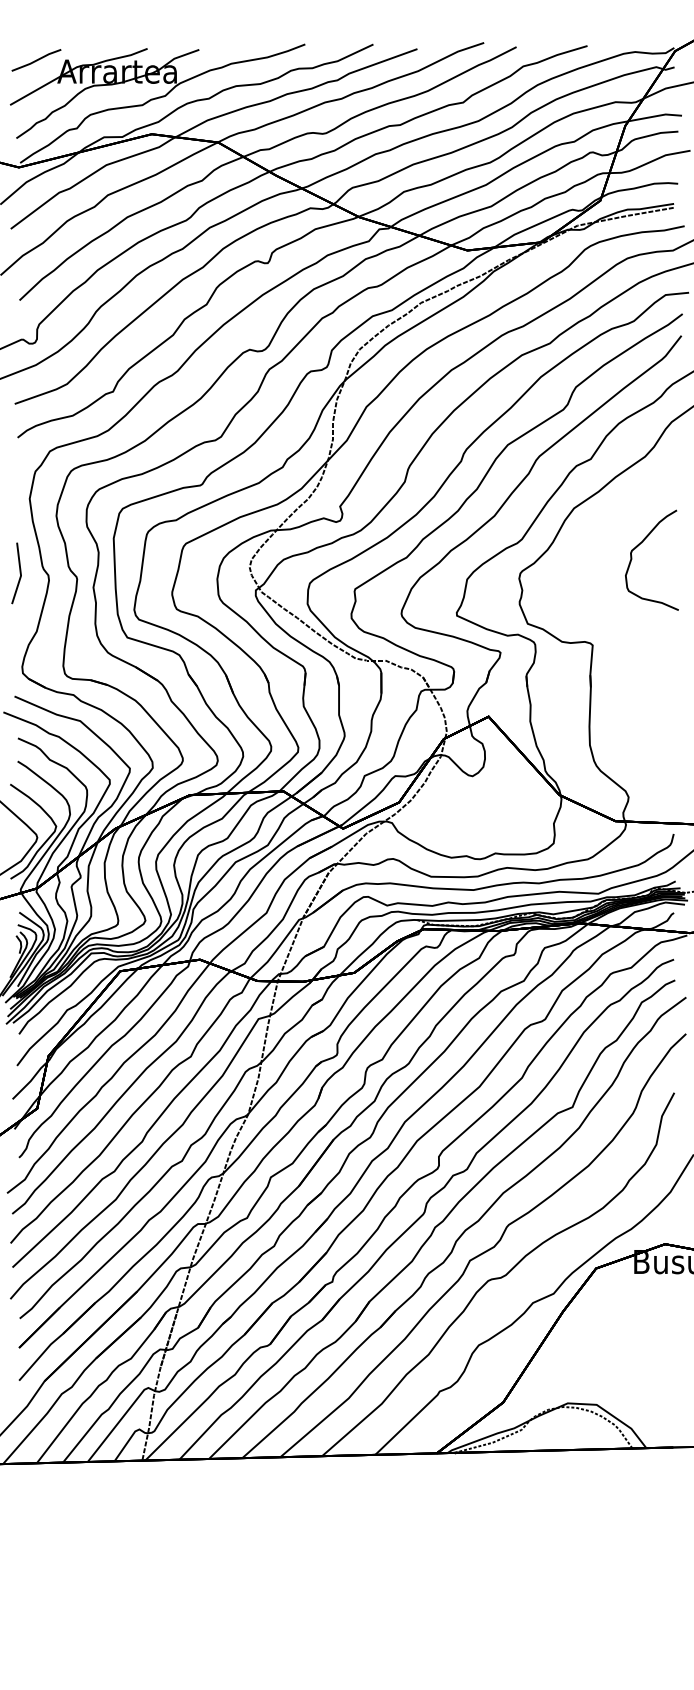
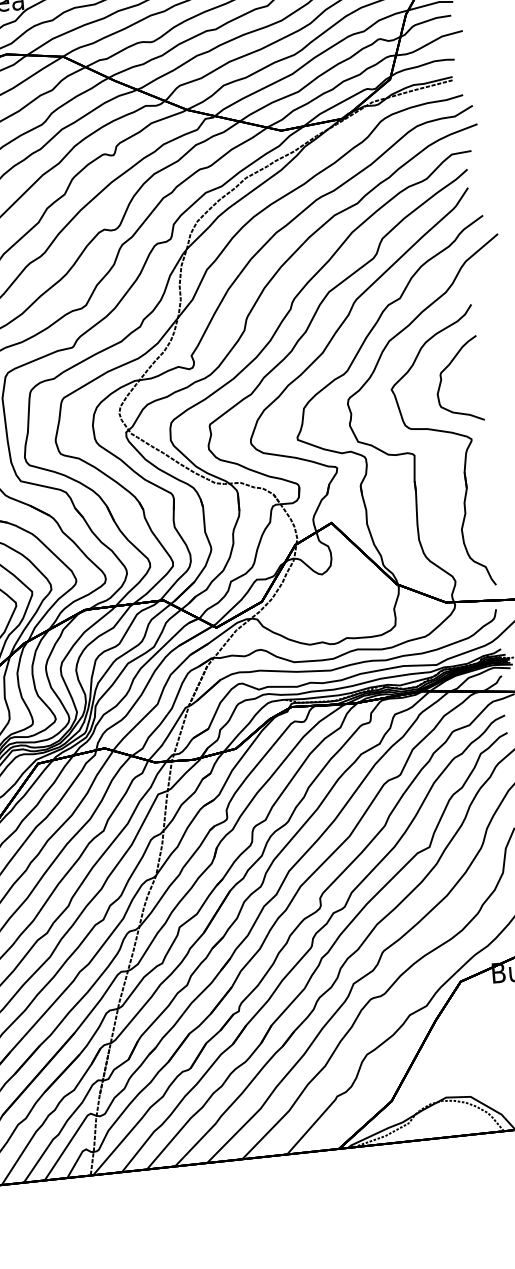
part: (626, 620) -> (441, 432), added

